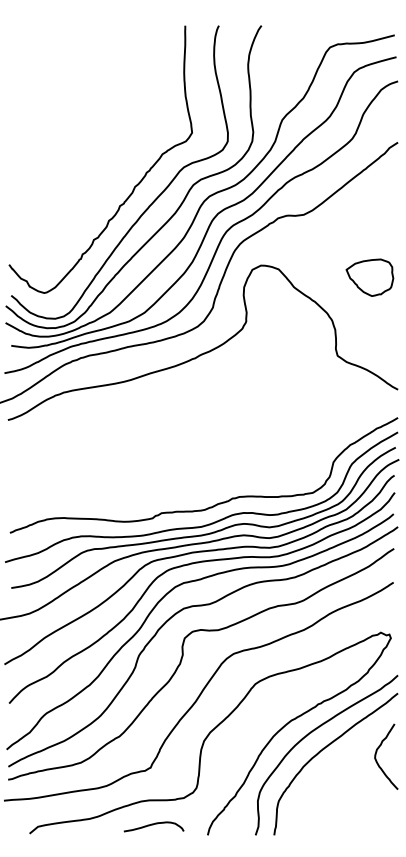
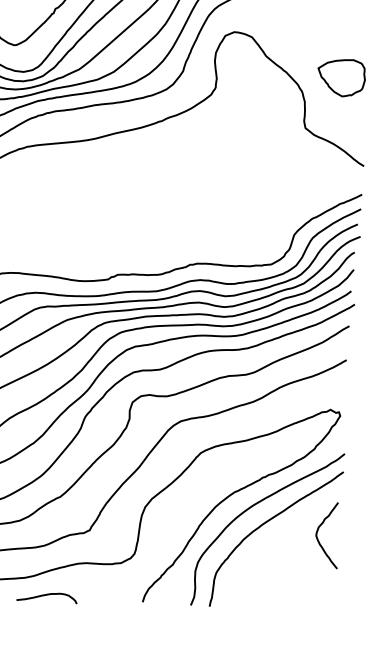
part: (369, 277) -> (341, 77), moved
curve: (153, 825) -> (46, 596), moved

